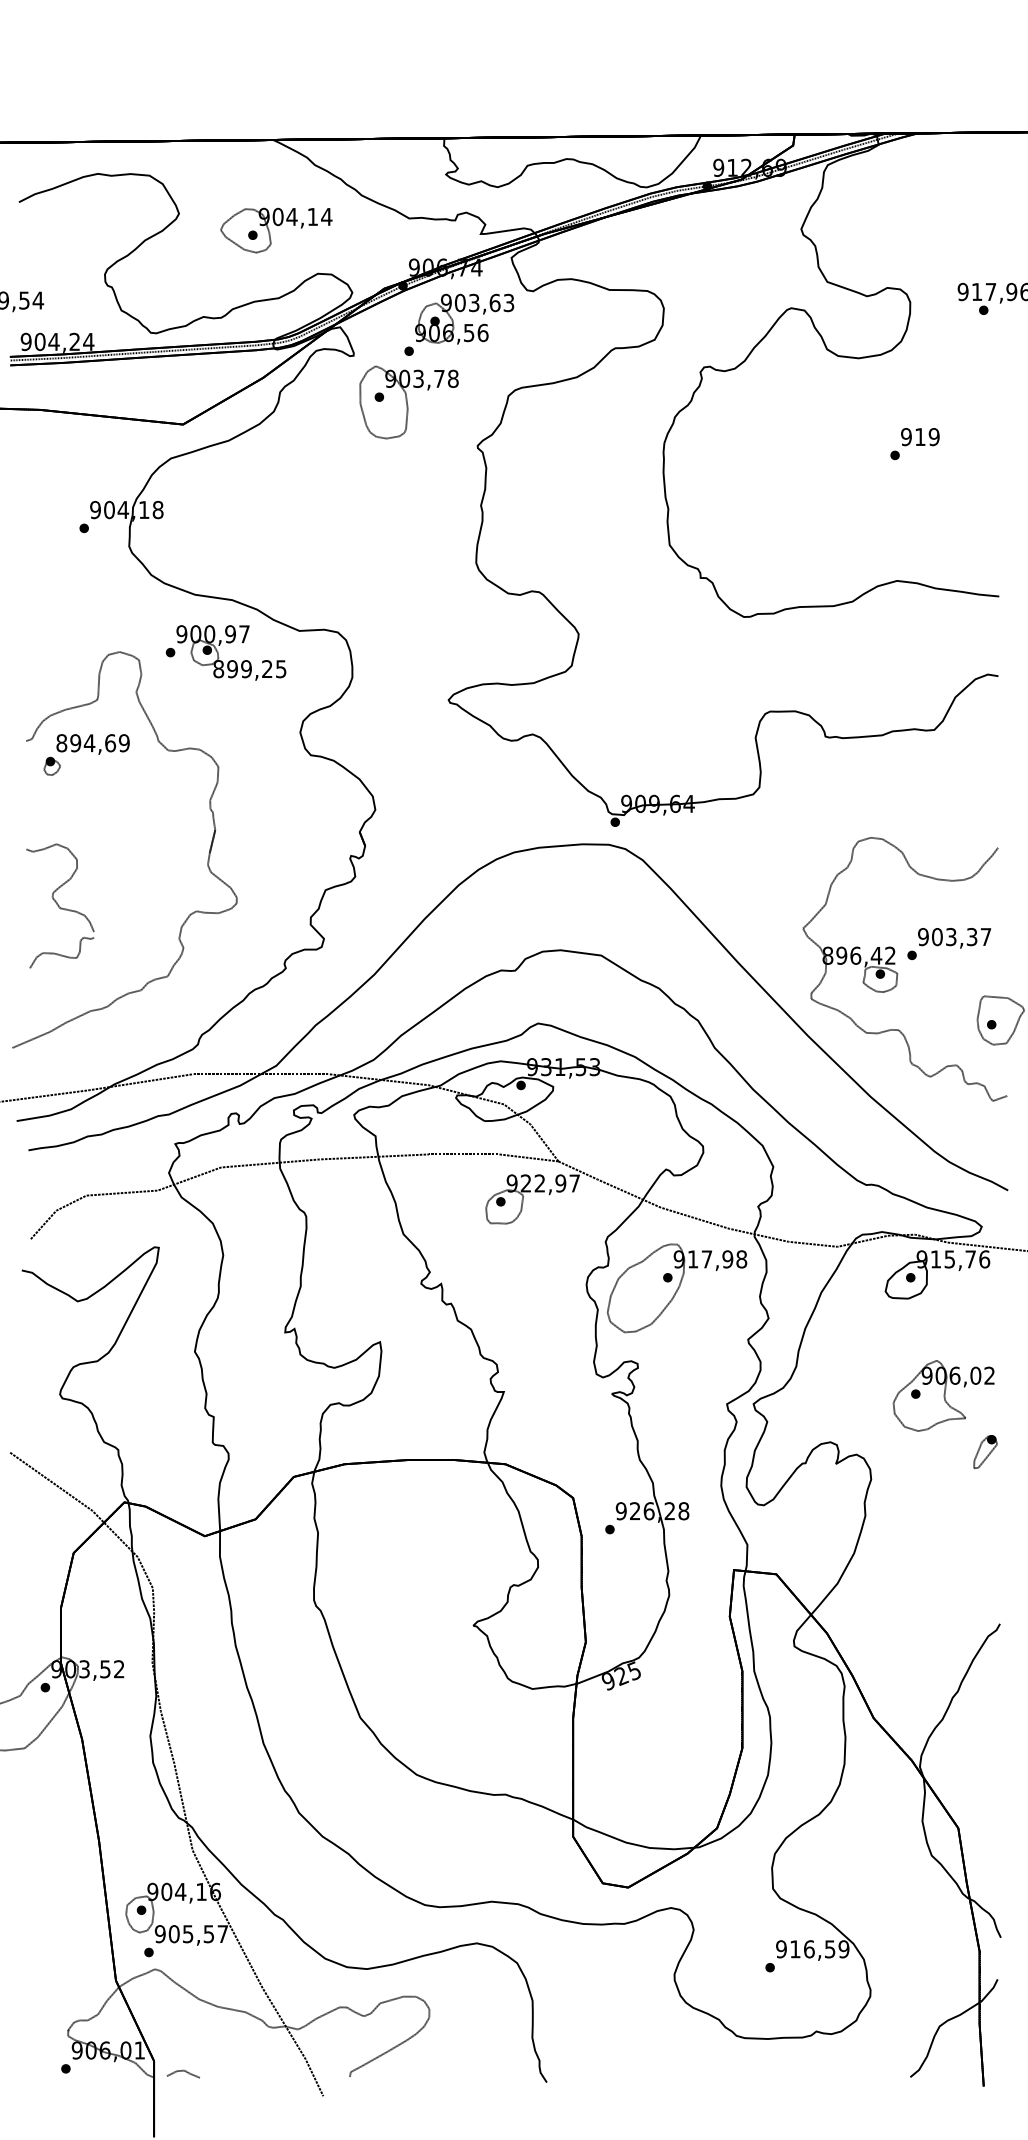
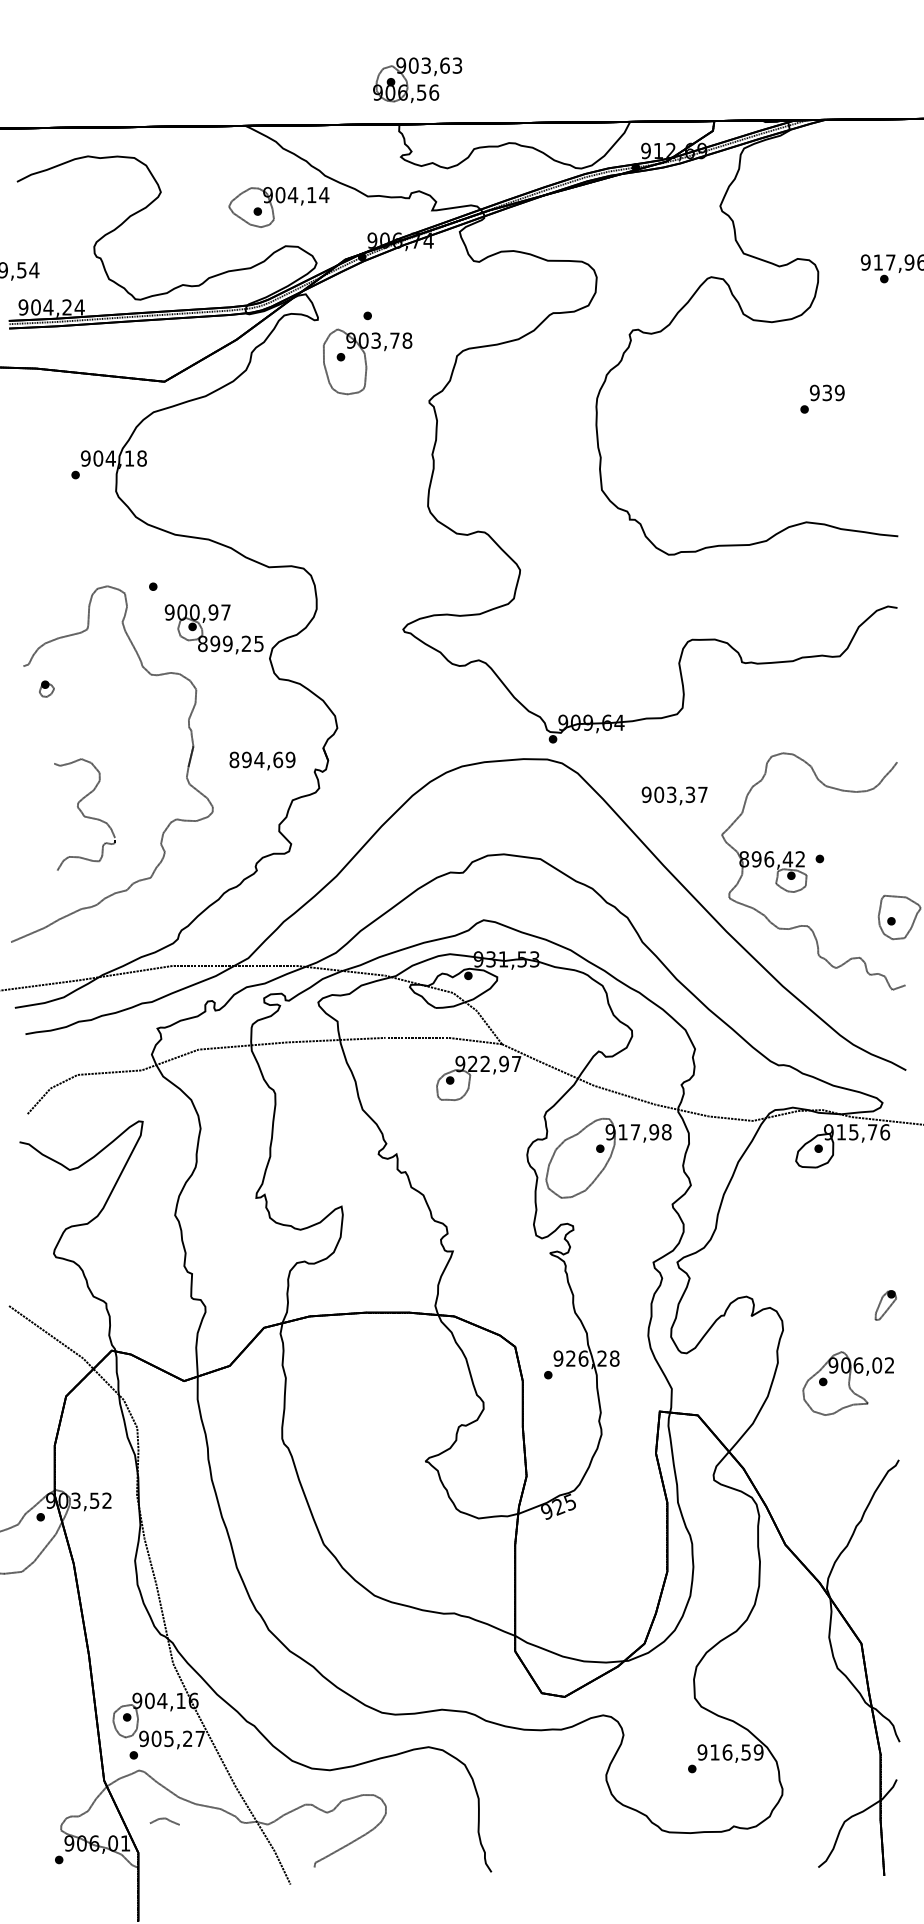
part: (276, 230) -> (279, 207), moved
part: (464, 318) -> (417, 79), moved
text: (920, 437) -> (827, 393), 919 -> 939
part: (231, 660) -> (214, 636), moved
text: (92, 744) -> (261, 761), moved
curve: (59, 905) -> (83, 814), moved
text: (954, 938) -> (674, 796), moved
part: (943, 1395) -> (848, 1383), moved
text: (208, 1934) -> (187, 1739), 905,57 -> 905,27
line: (182, 2071) -> (163, 1819), moved

